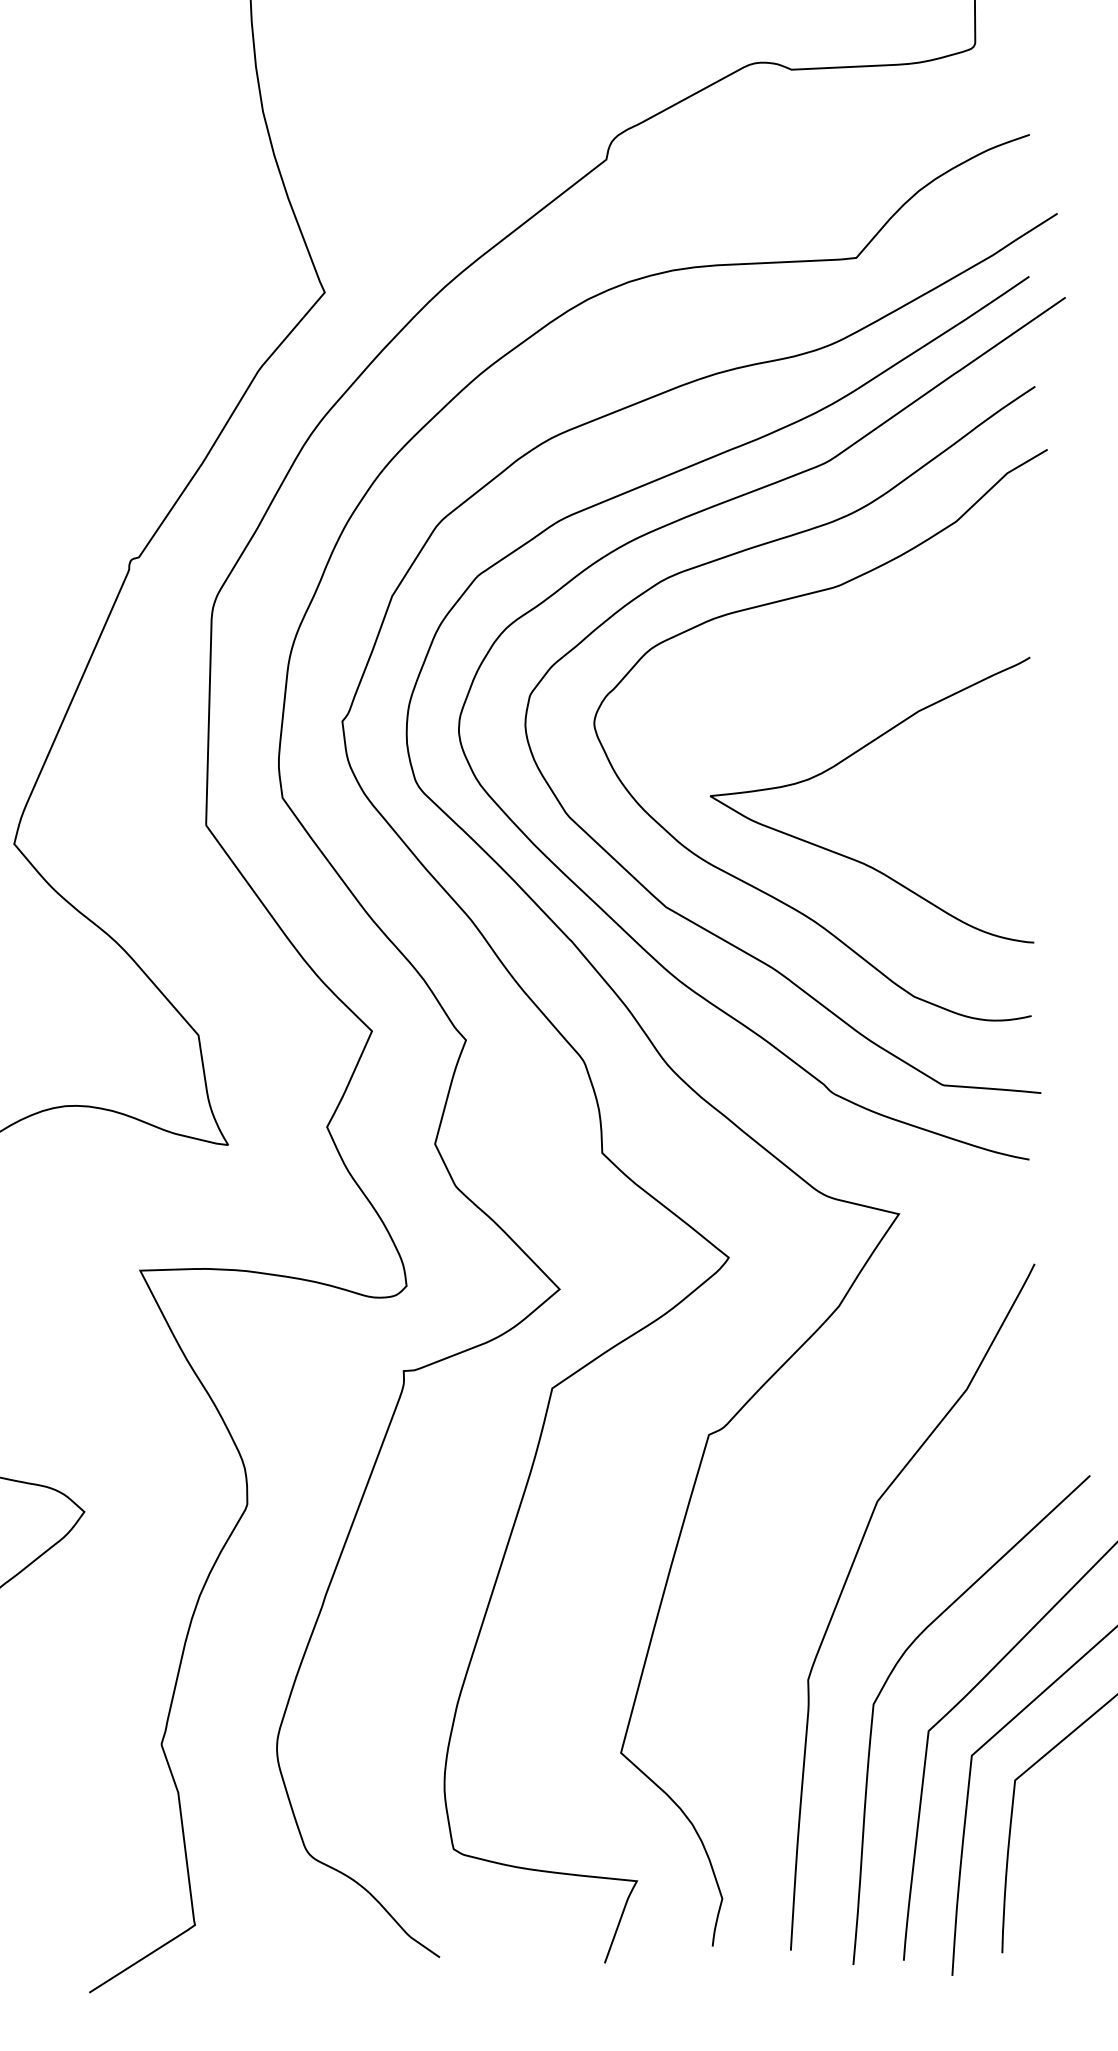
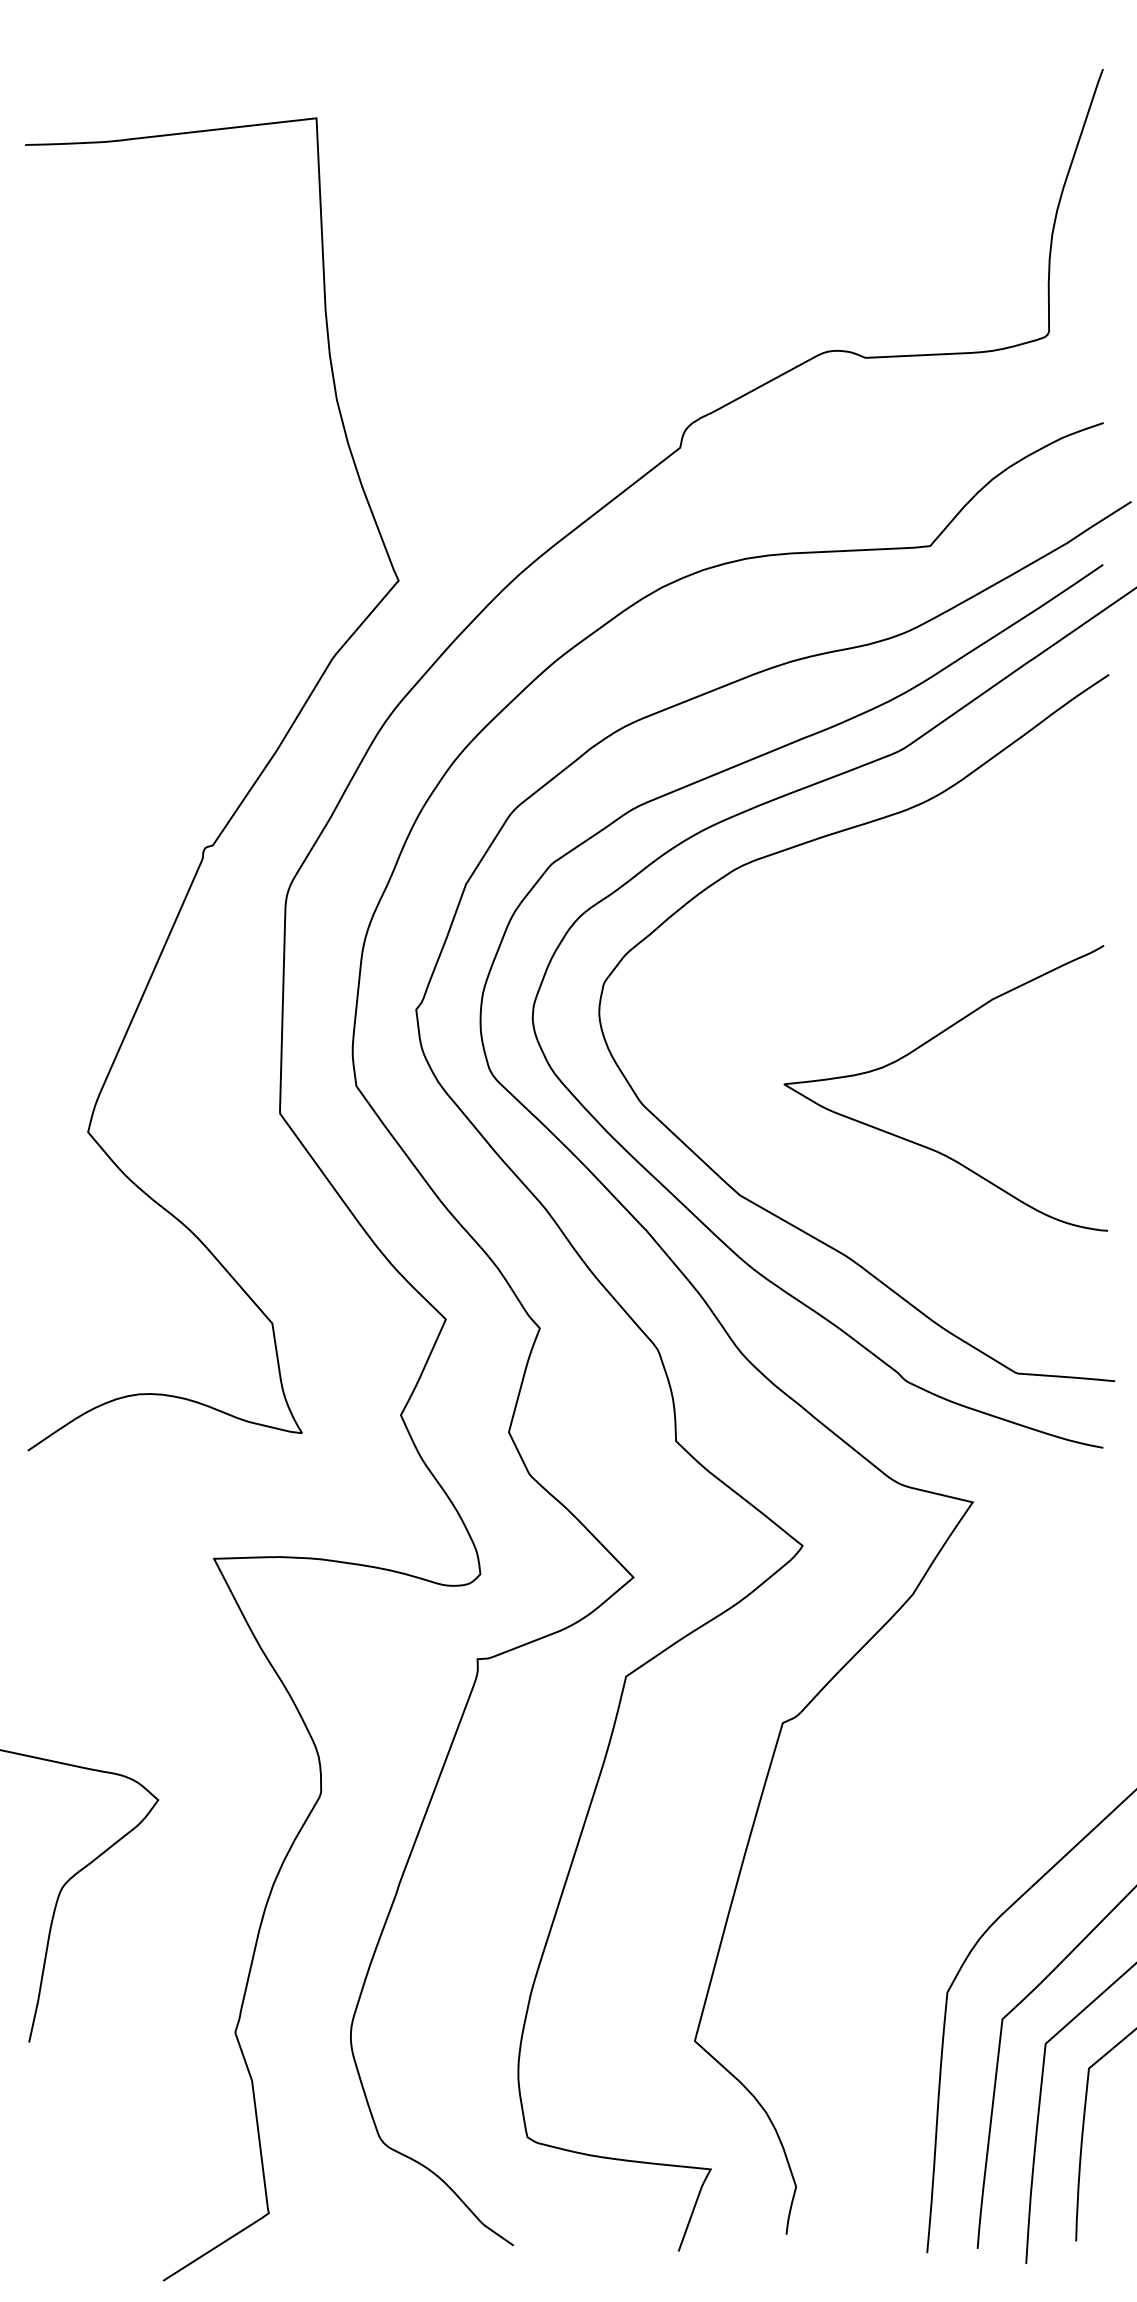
curve: (787, 600) -> (861, 888), removed
curve: (847, 1580) -> (921, 1868), removed

